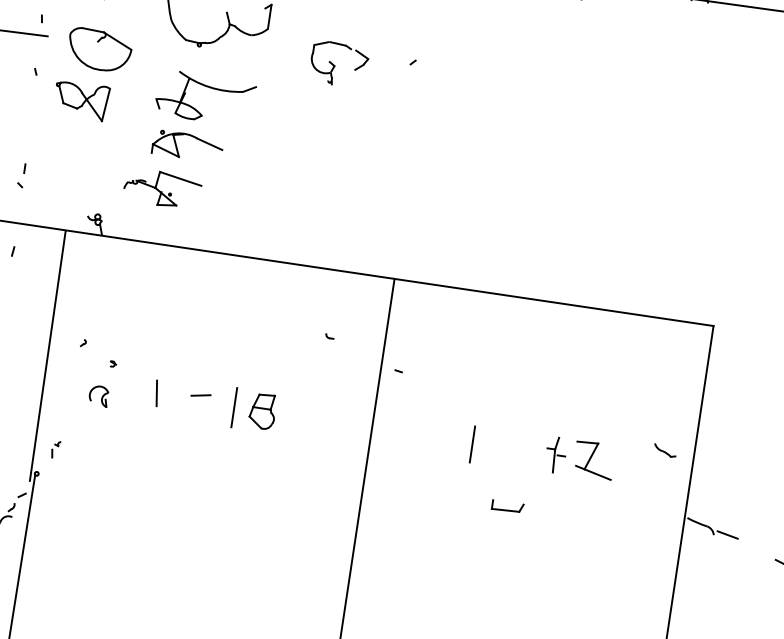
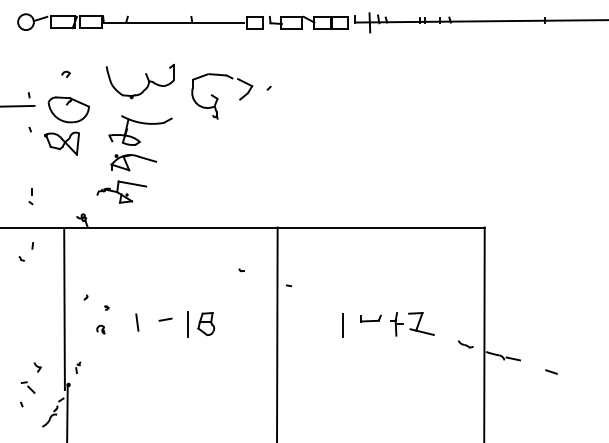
part: (339, 64) -> (222, 96), size x1.67
part: (98, 395) -> (100, 329), size x0.62
part: (664, 451) -> (465, 344), moved
part: (507, 506) -> (370, 318), moved

